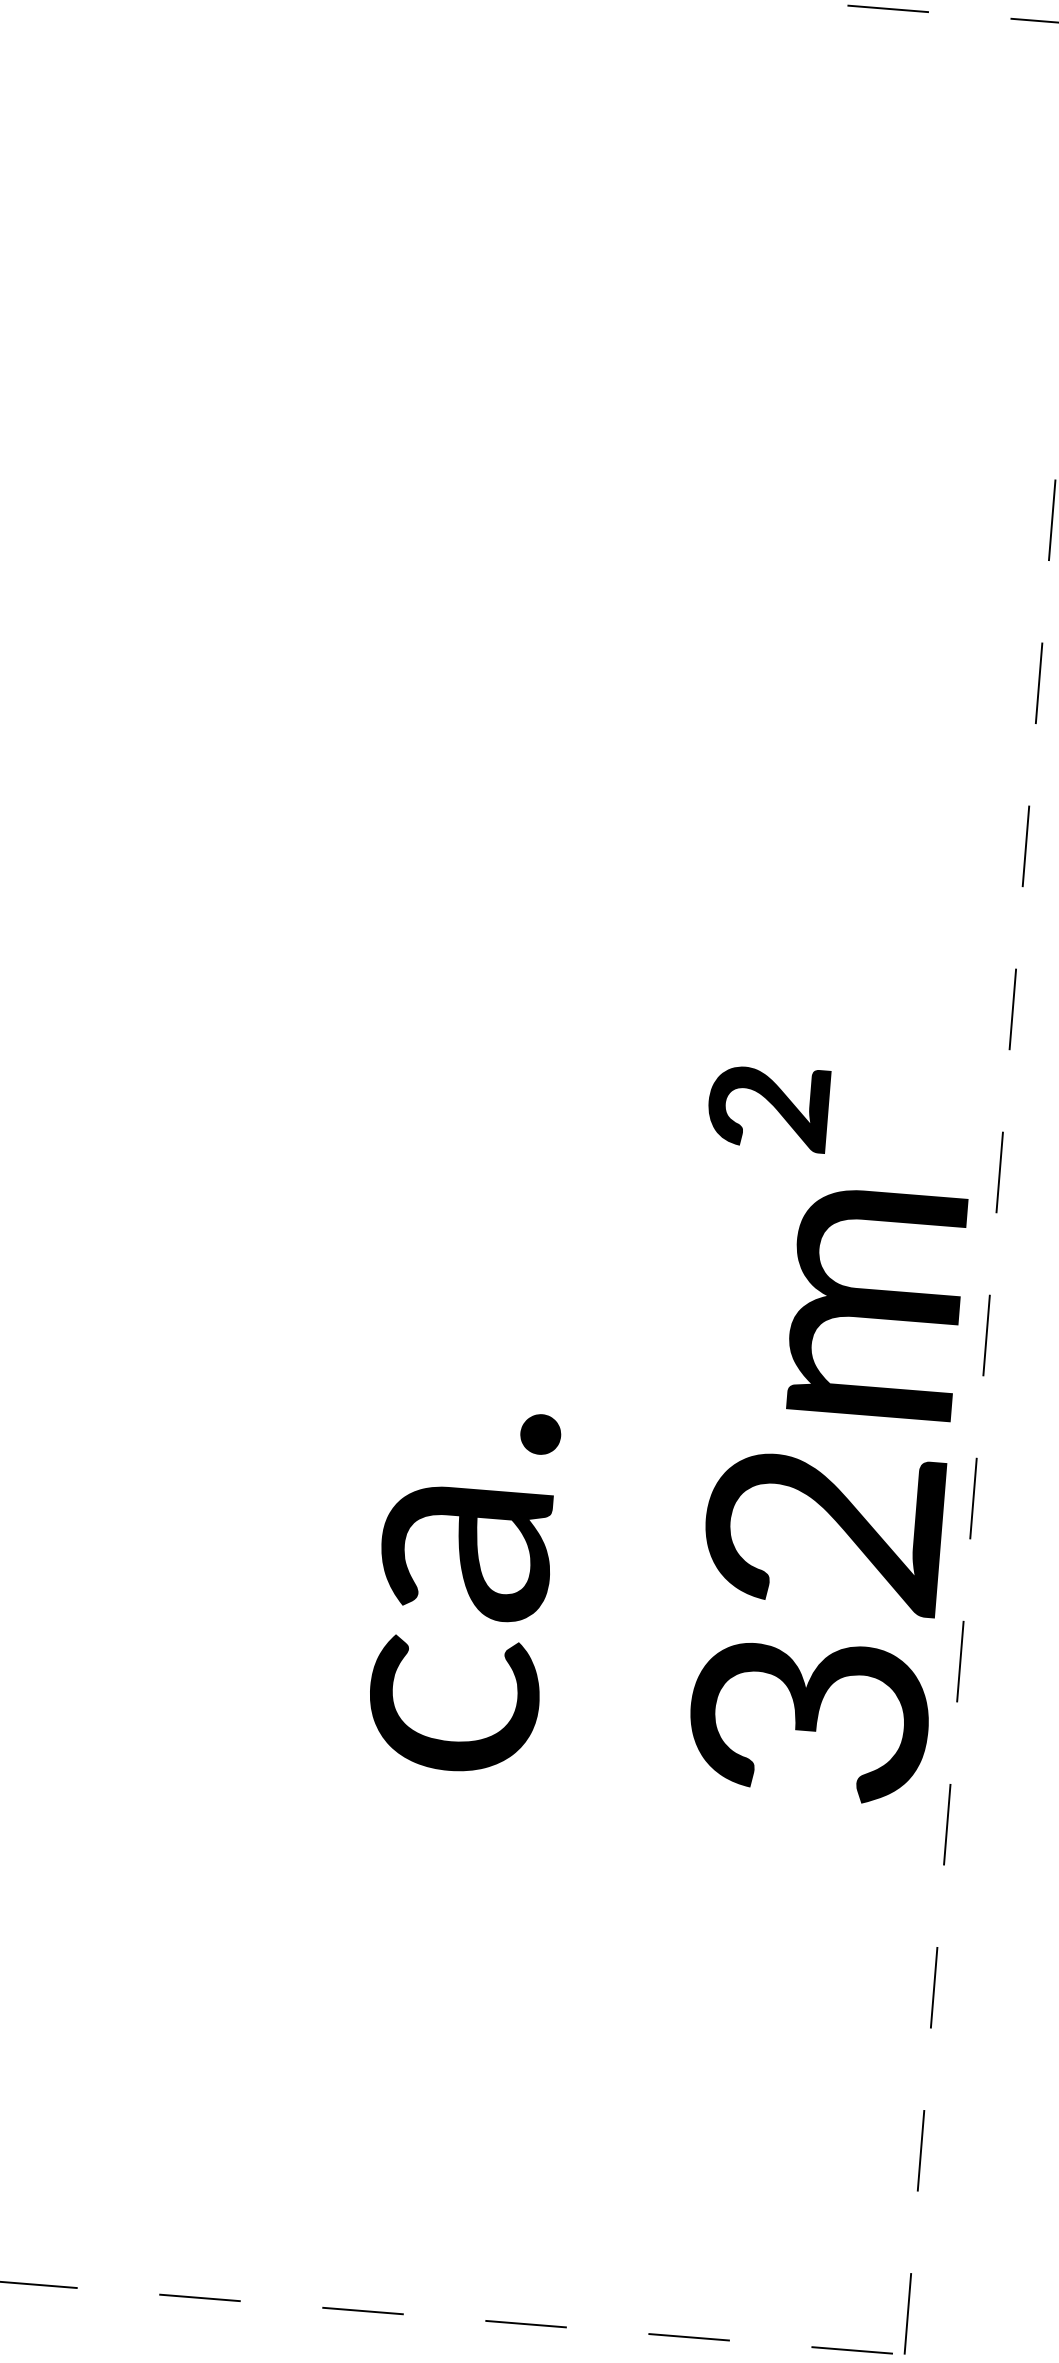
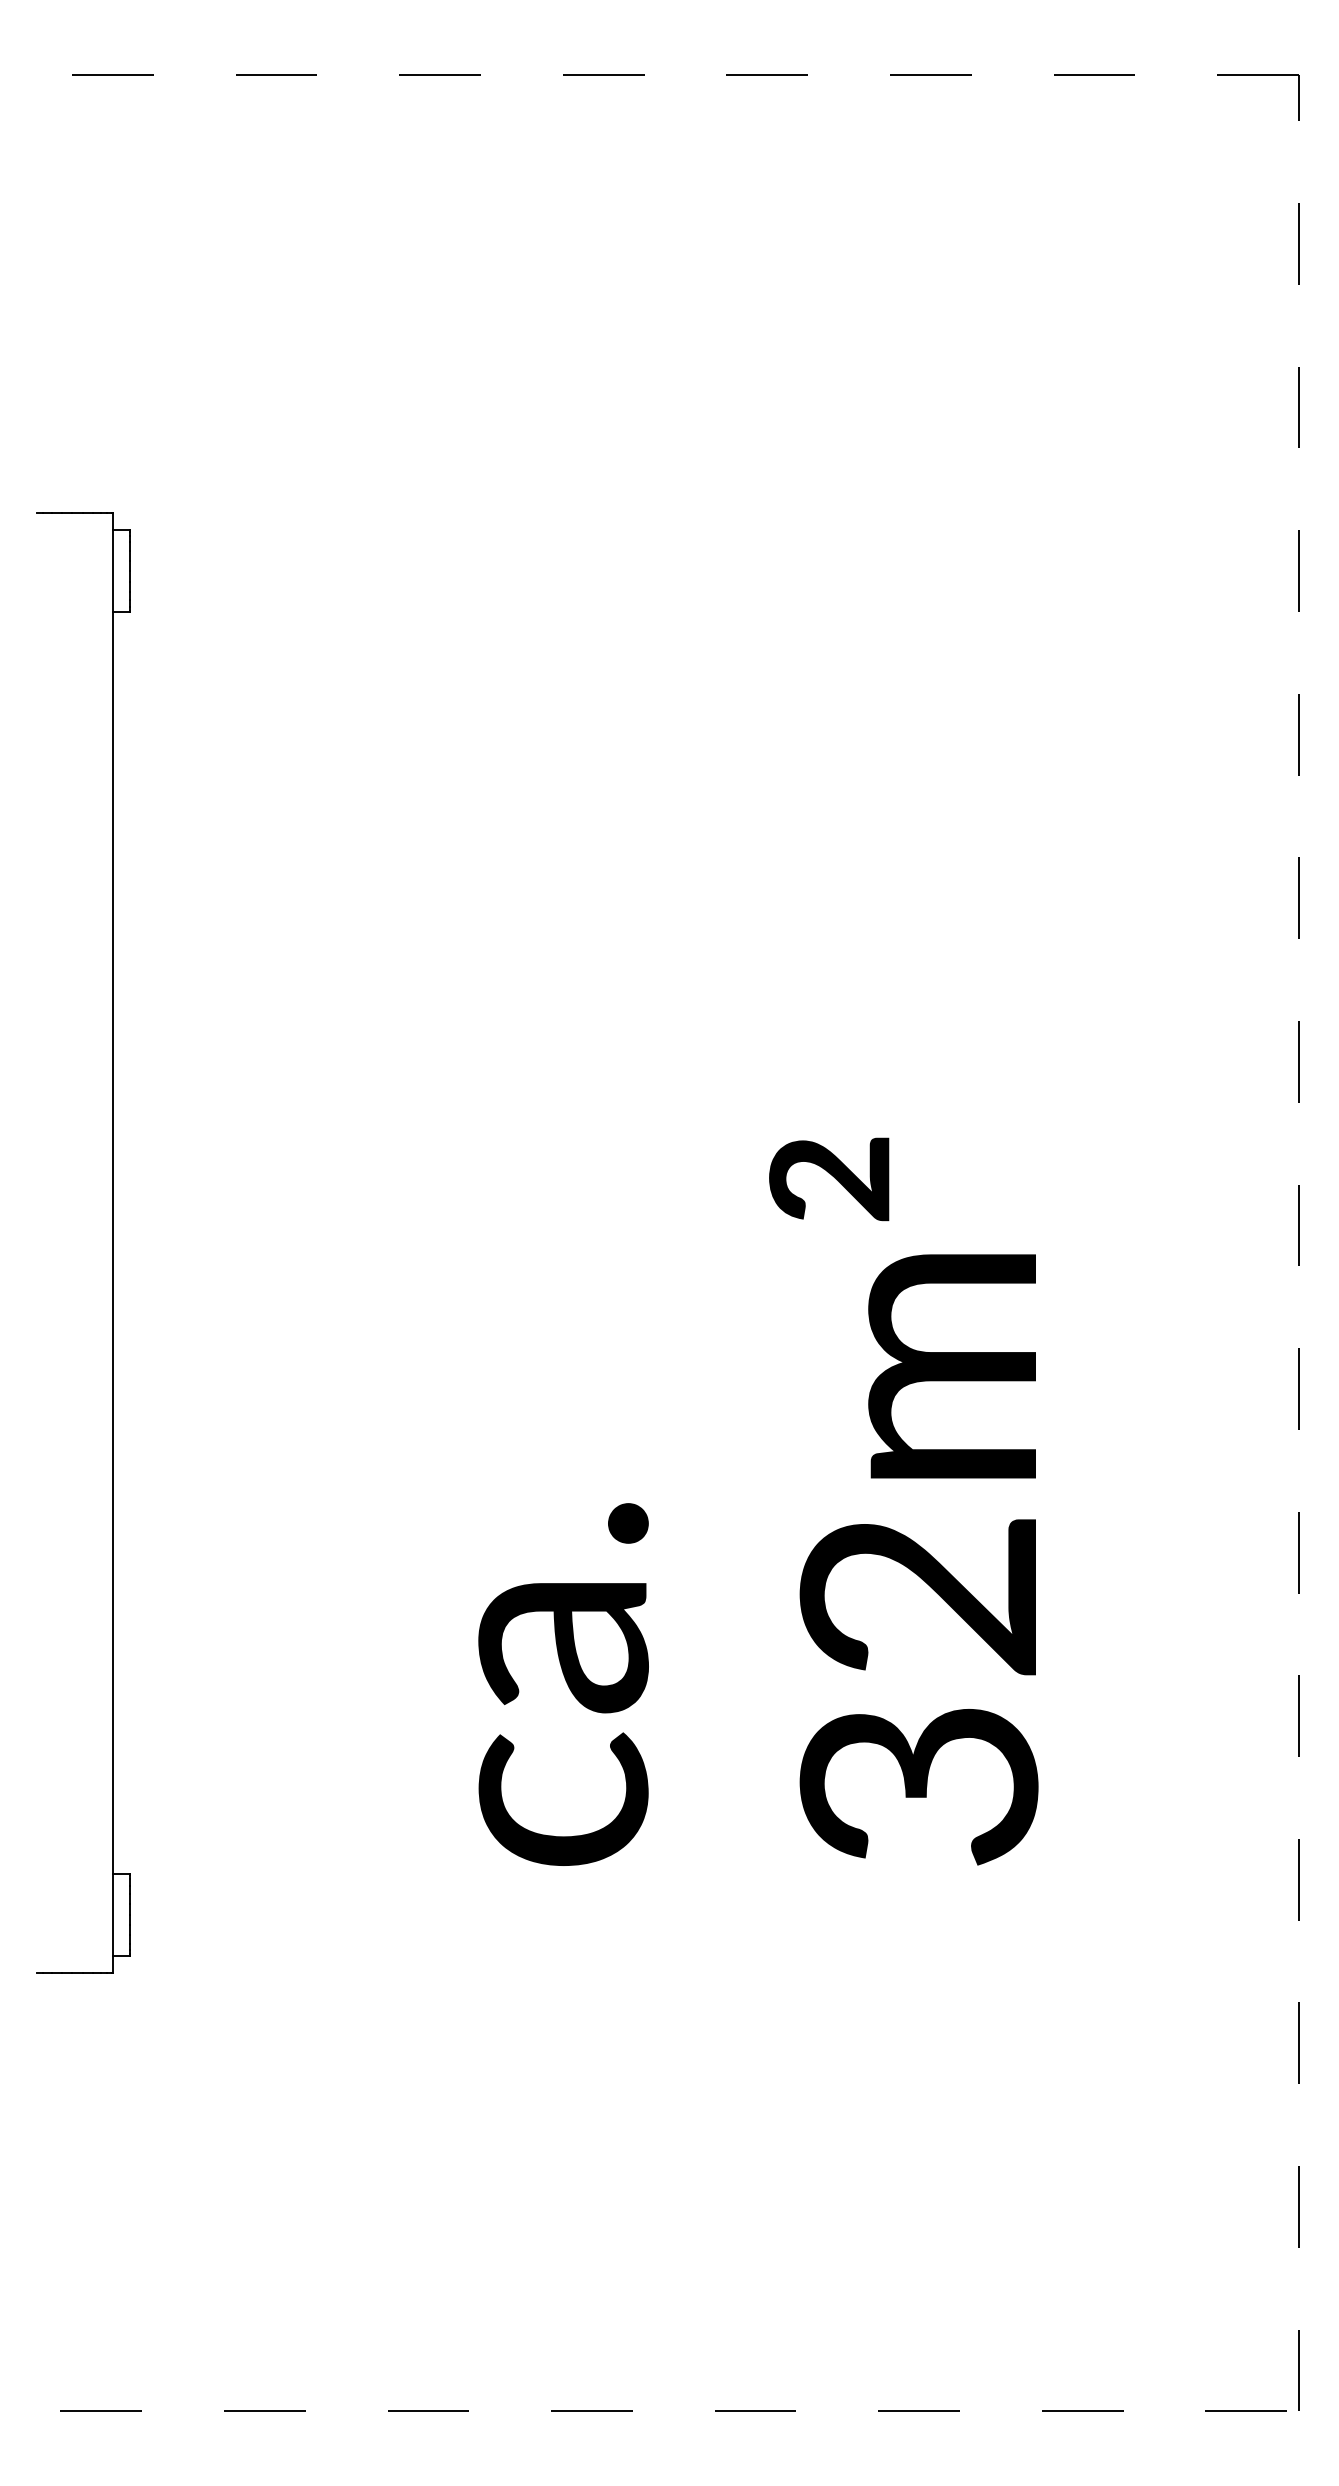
text: (672, 1423) -> (758, 1501), moved

